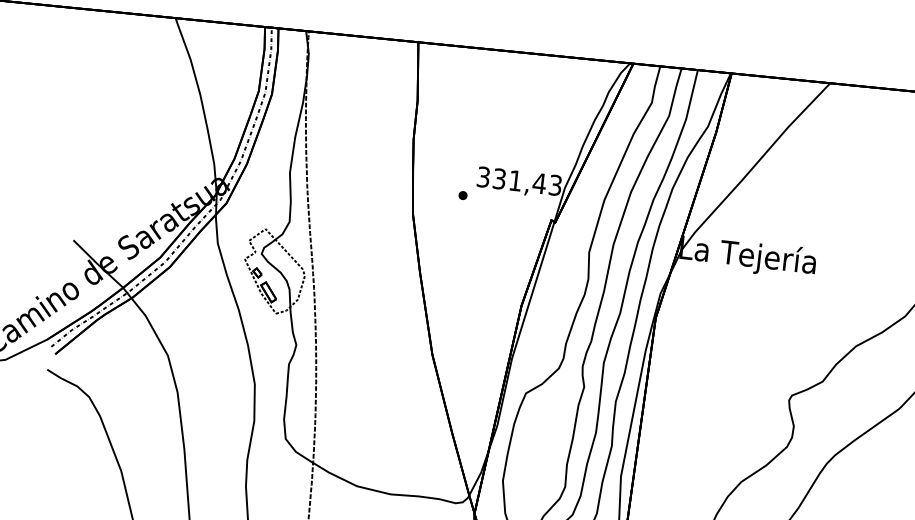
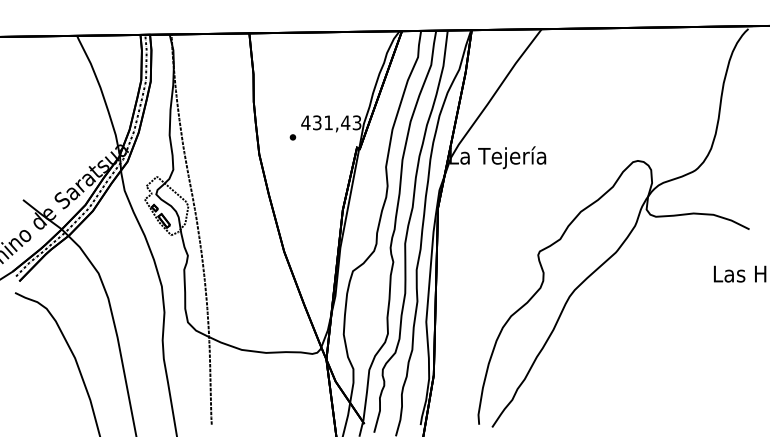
text: (483, 176) -> (305, 122), 331,43 -> 431,43

